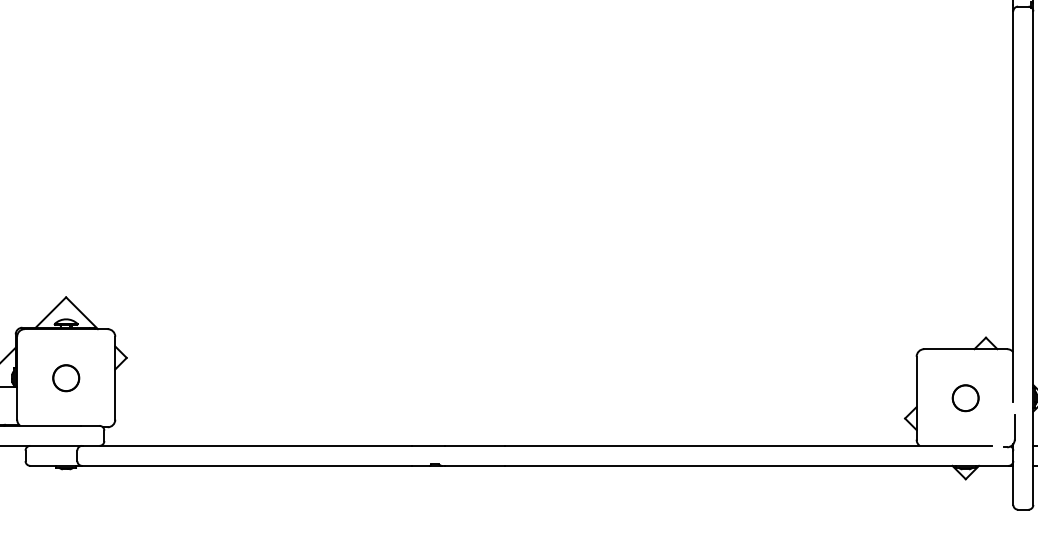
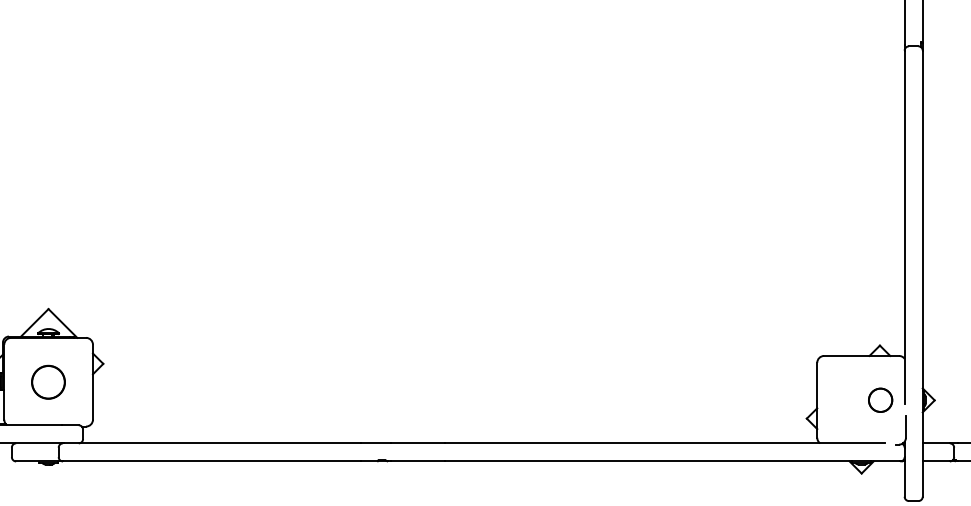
circle: (66, 377) -> (48, 381), size x1.4
circle: (965, 397) -> (880, 399), moved

